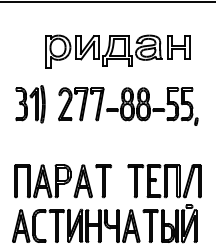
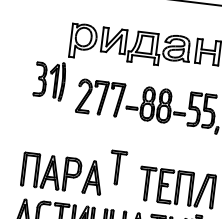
part: (30, 104) -> (49, 80), moved
part: (103, 181) -> (117, 168), moved

